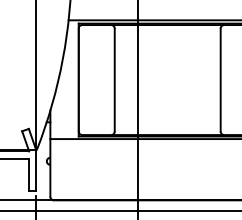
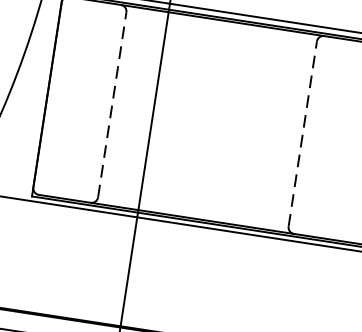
line: (114, 79) -> (111, 103), solid -> dashed
line: (220, 79) -> (302, 132), solid -> dashed

